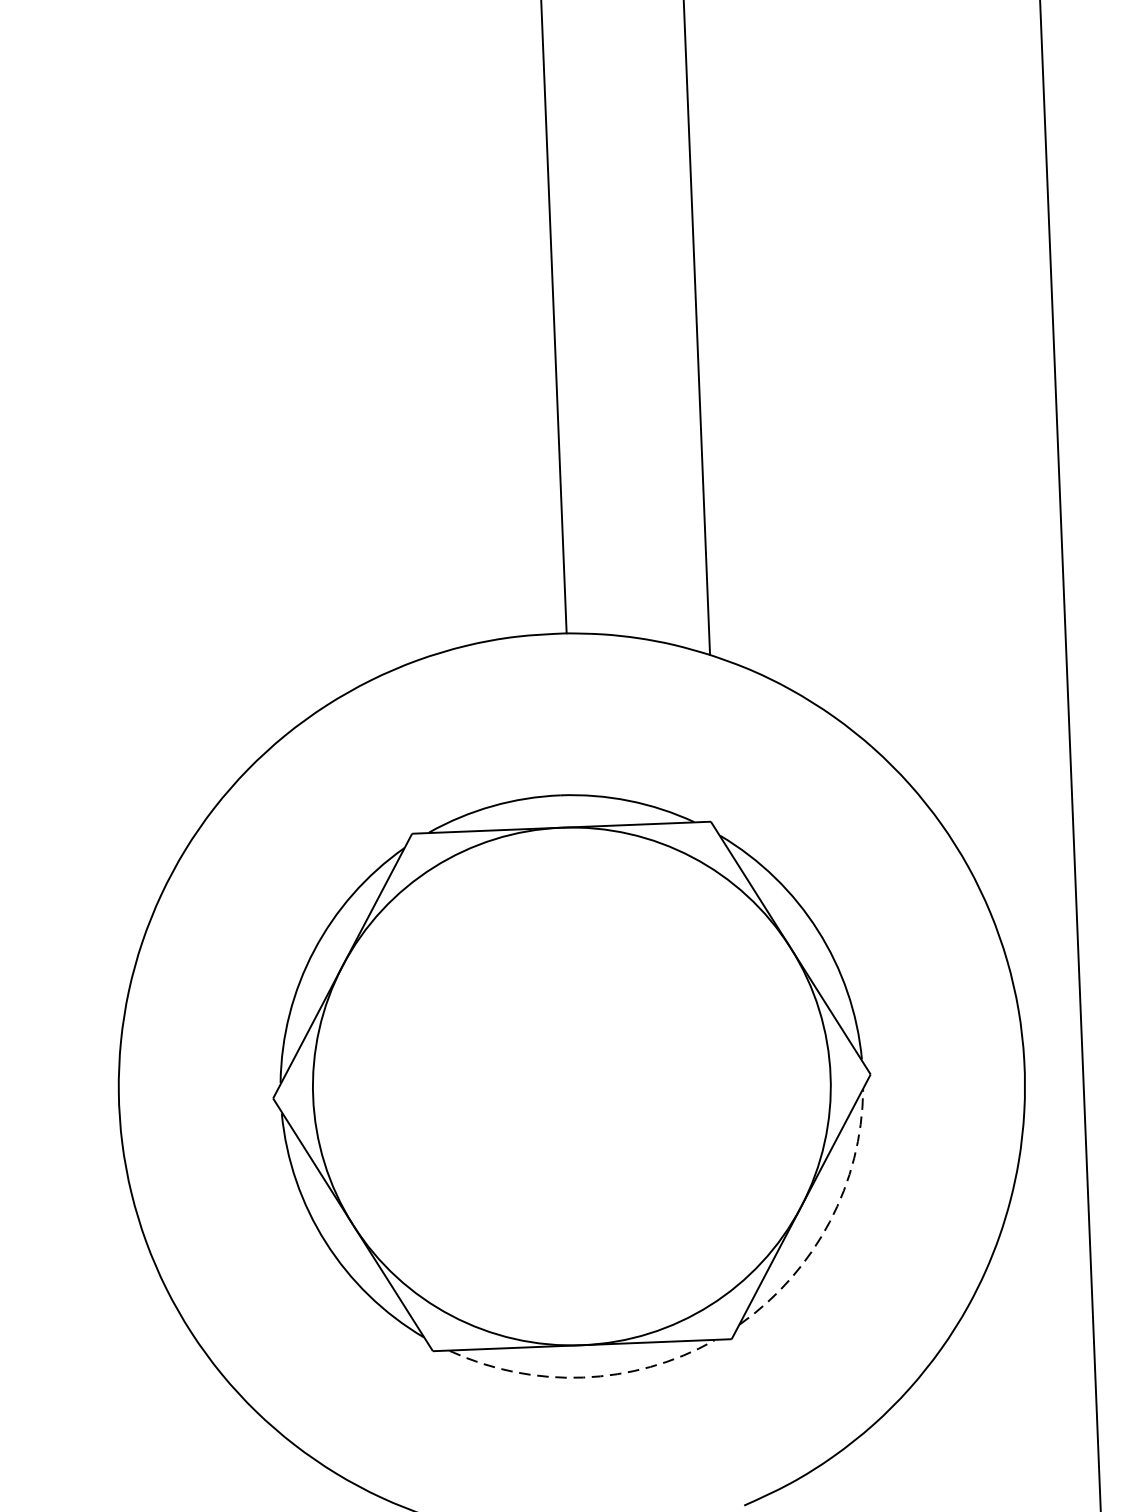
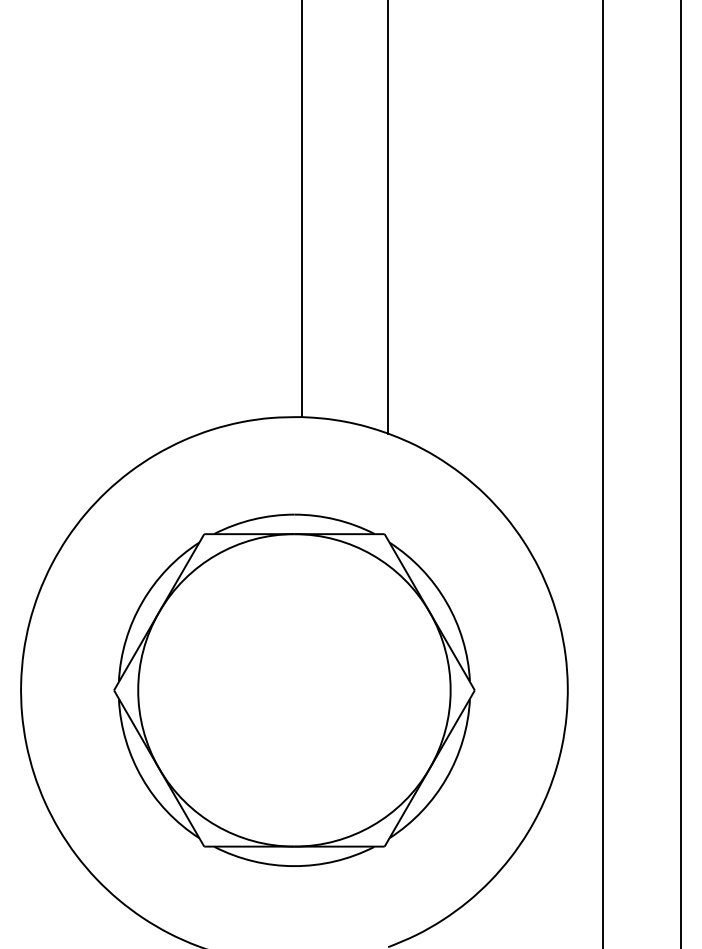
arc: (829, 1222) -> (446, 778), dashed -> solid
arc: (583, 1378) -> (294, 866), dashed -> solid

